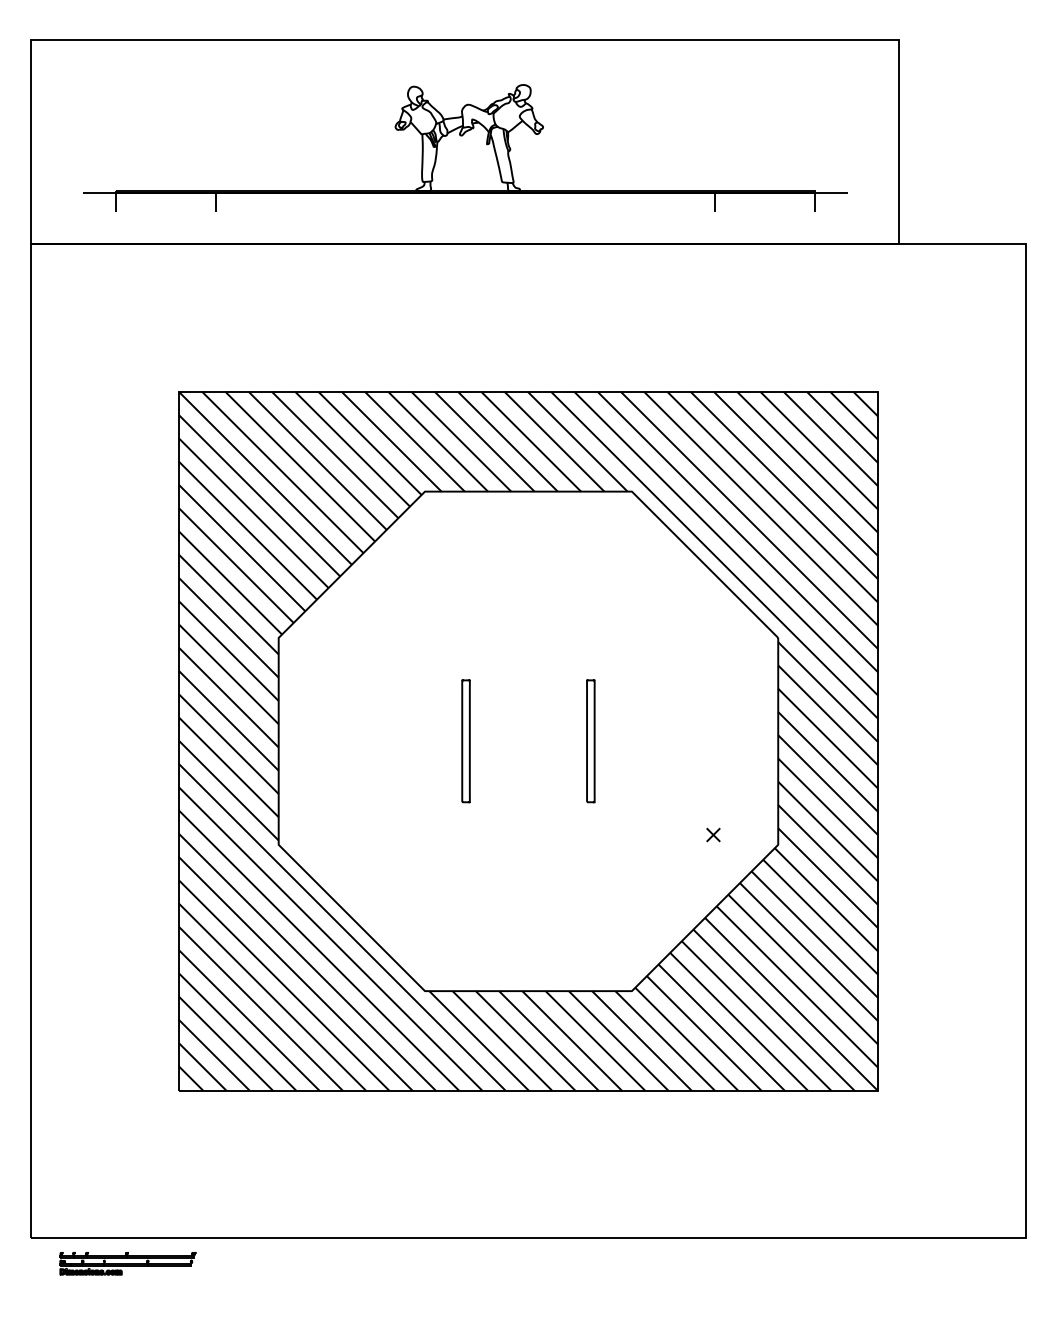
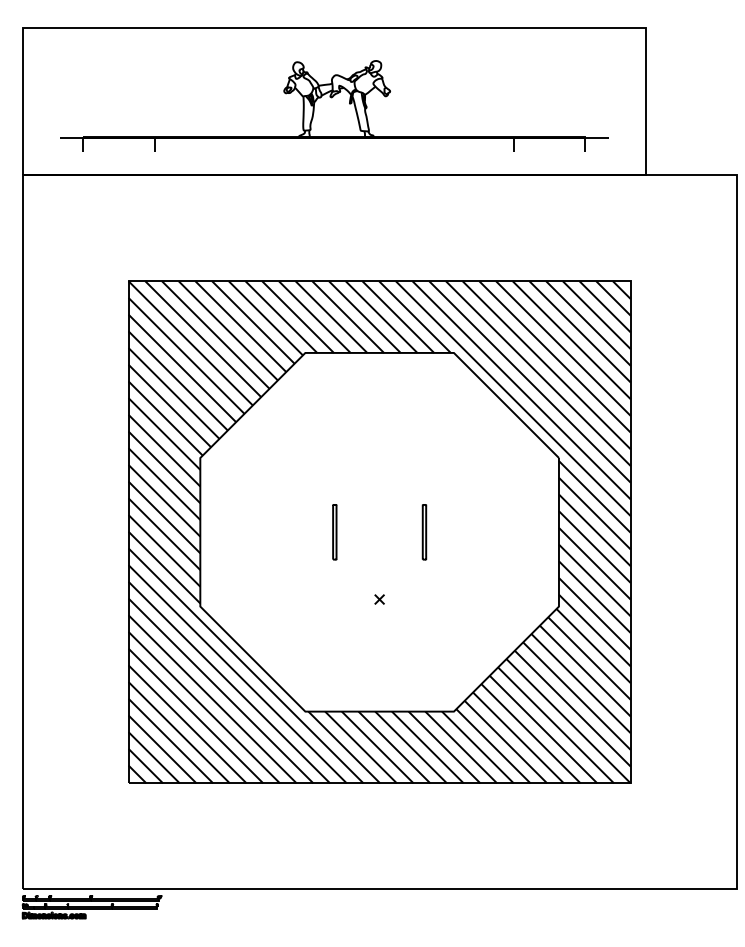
part: (465, 741) -> (334, 532), size x0.62
part: (590, 741) -> (424, 532), size x0.62
part: (713, 834) -> (379, 599), moved
part: (127, 1263) -> (91, 907), size x1.43

